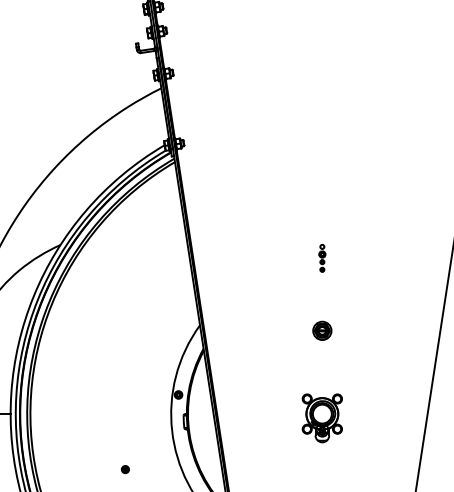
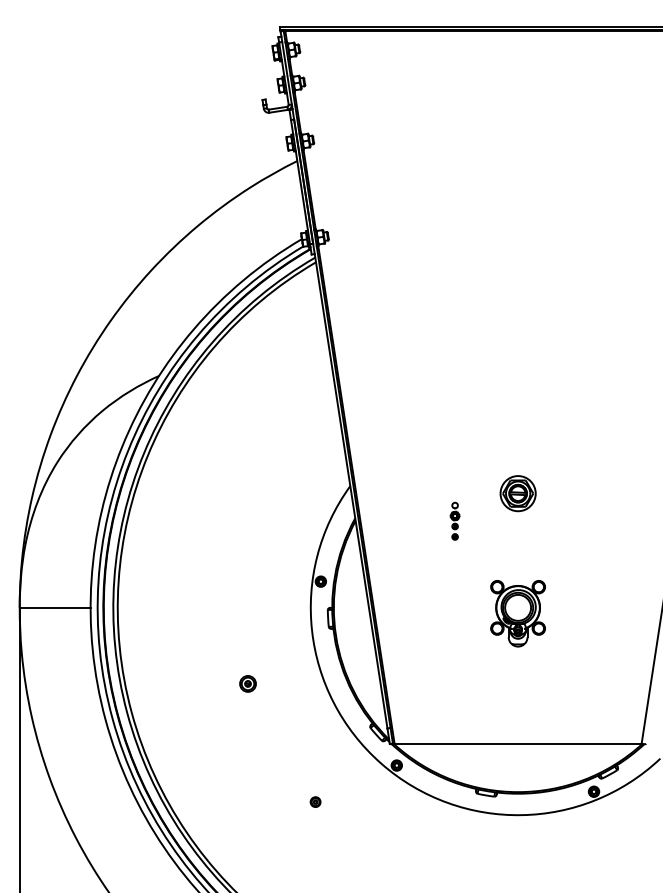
part: (321, 257) -> (454, 520), moved
part: (321, 330) -> (517, 493), size x1.4
part: (125, 469) -> (247, 683), size x1.6

